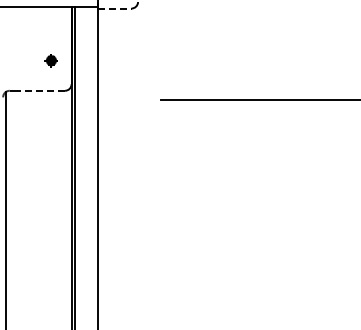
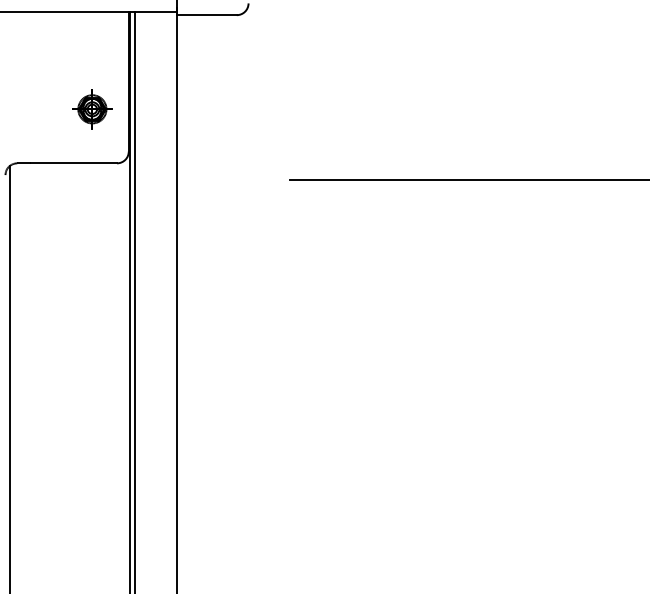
line: (114, 8) -> (206, 15), dashed -> solid
part: (51, 60) -> (92, 108), size x1.67
line: (41, 90) -> (74, 162), dashed -> solid

